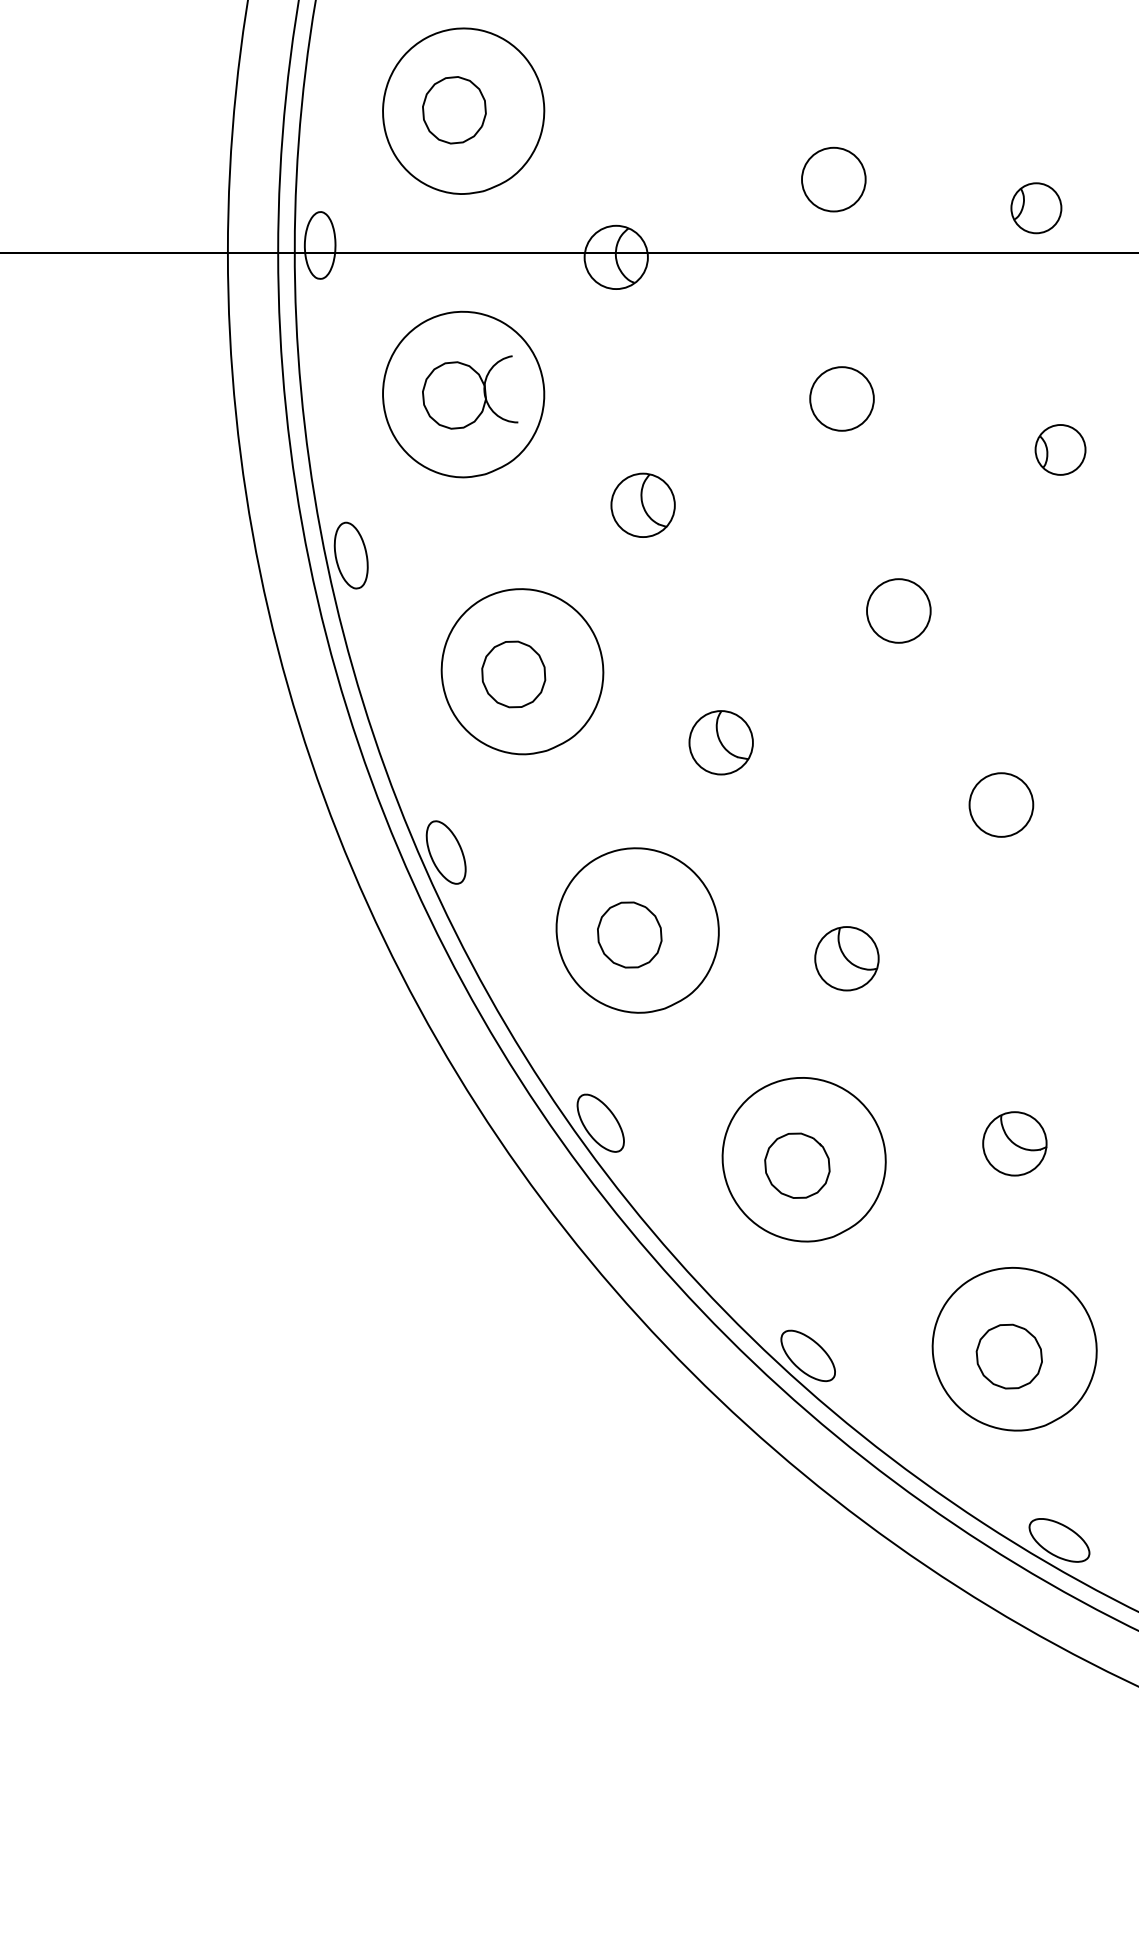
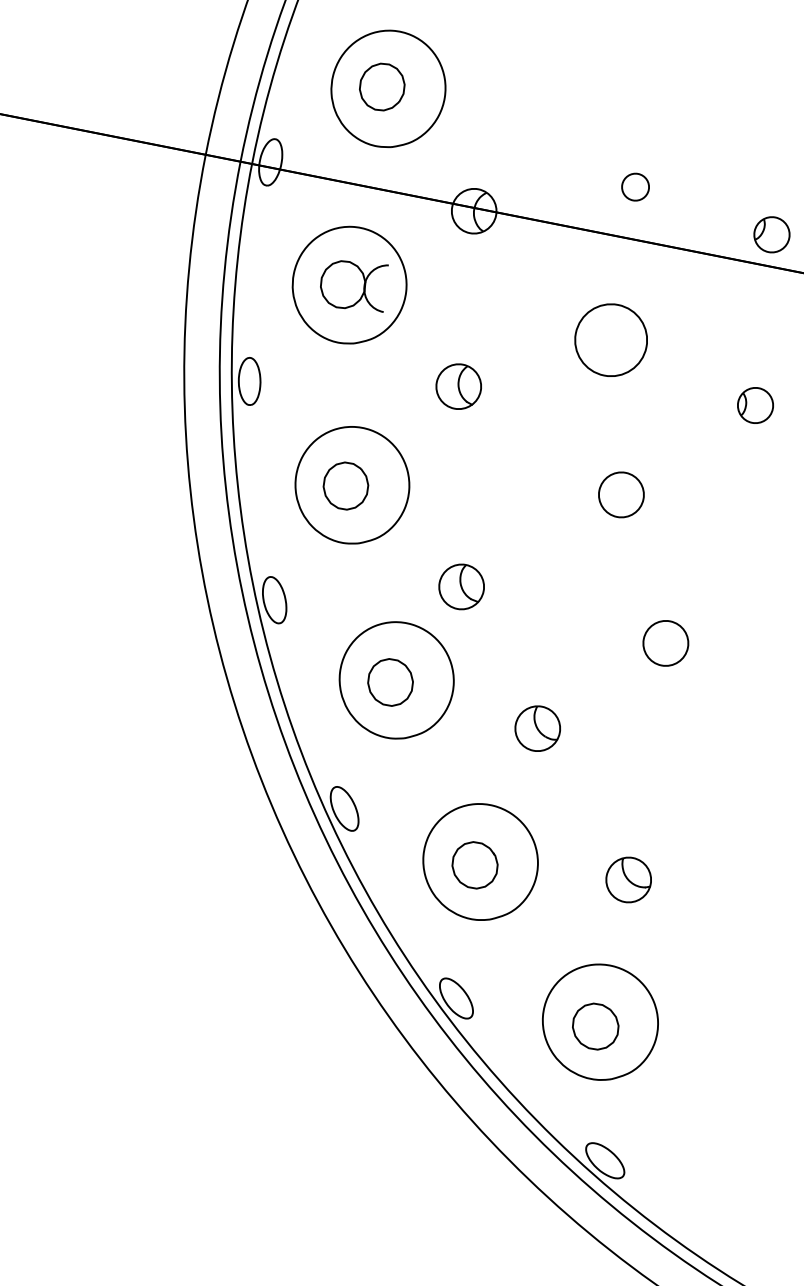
circle: (833, 179) -> (635, 187), size x0.6
circle: (841, 398) -> (610, 339), size x1.6
part: (720, 742) -> (461, 586), moved

